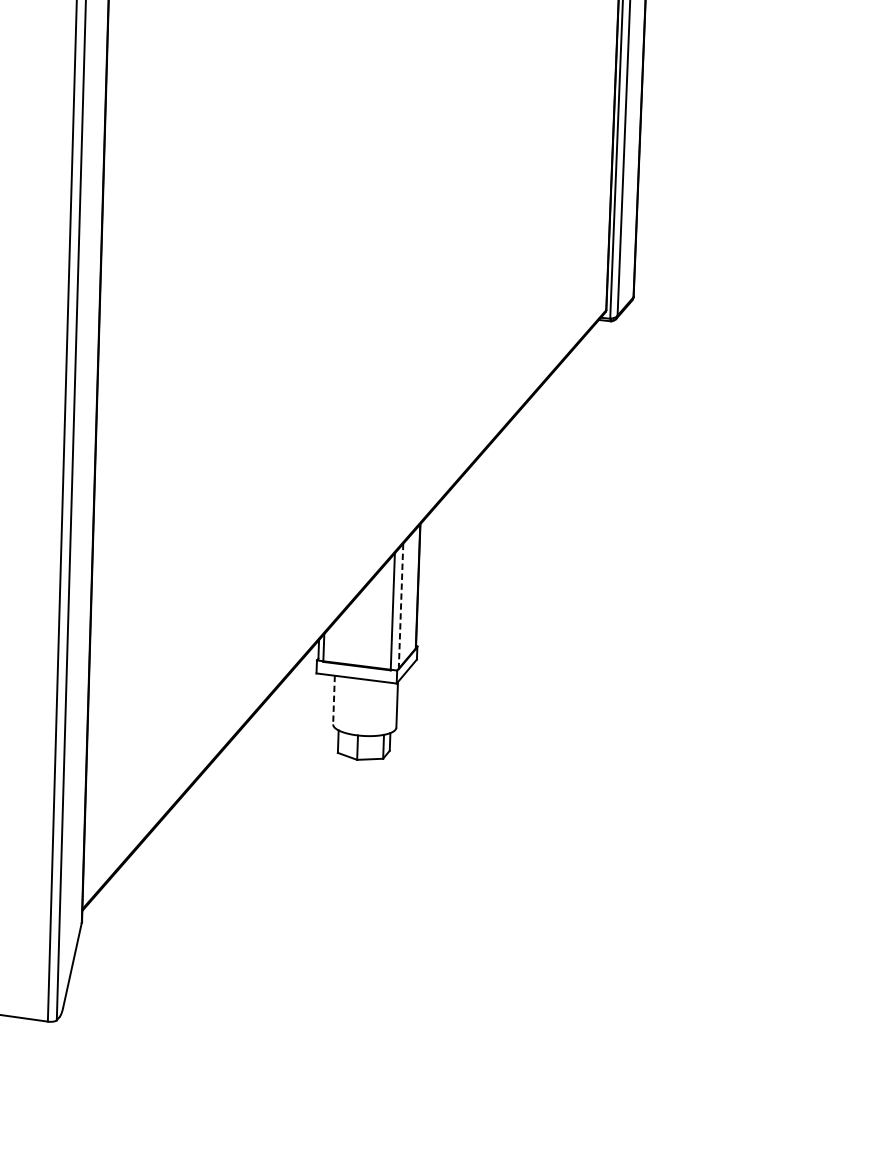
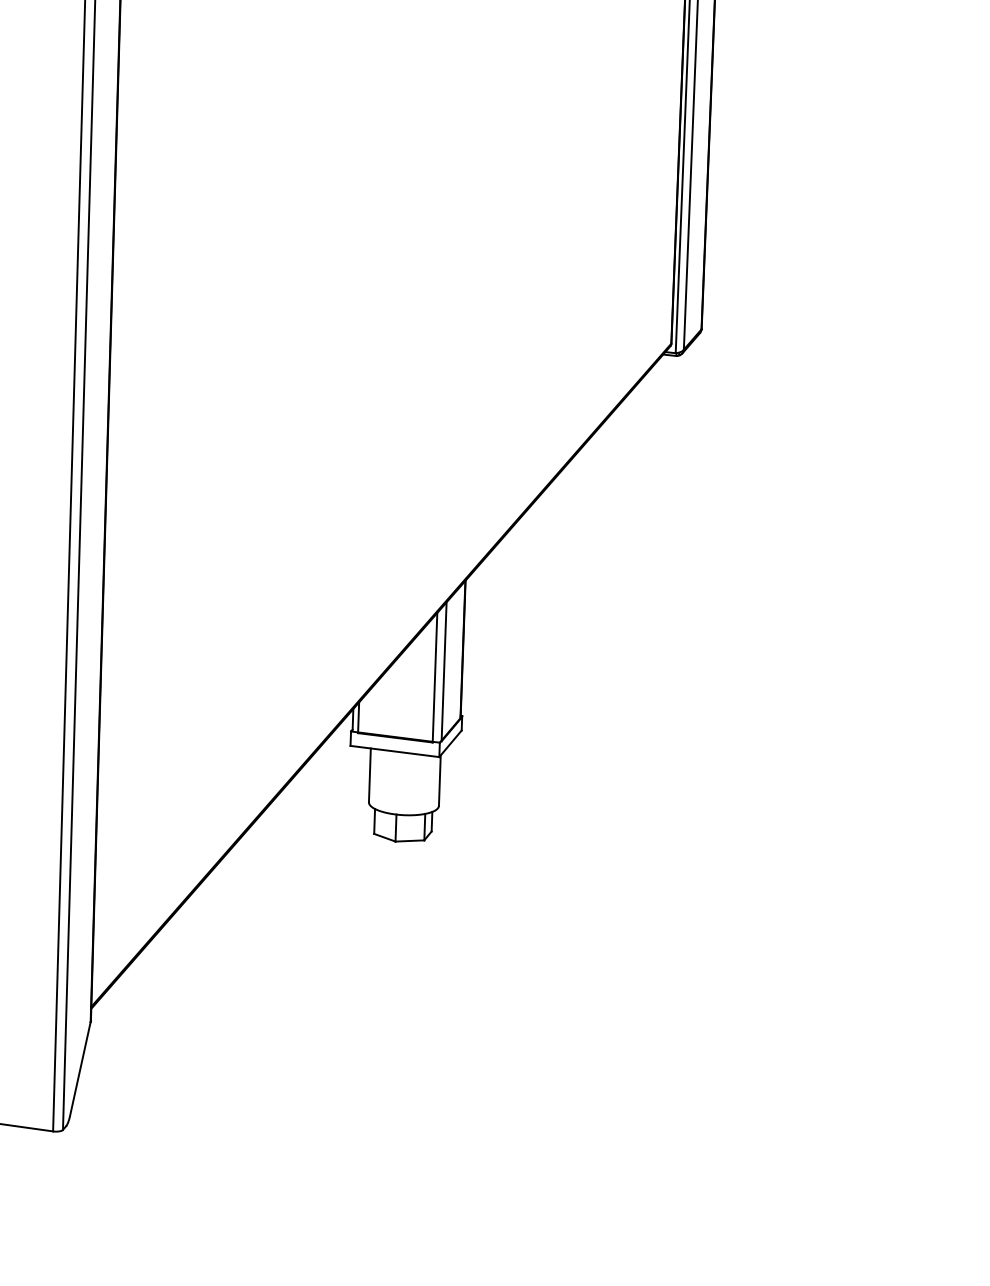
line: (401, 606) -> (444, 671), dashed -> solid
line: (333, 700) -> (369, 775), dashed -> solid

